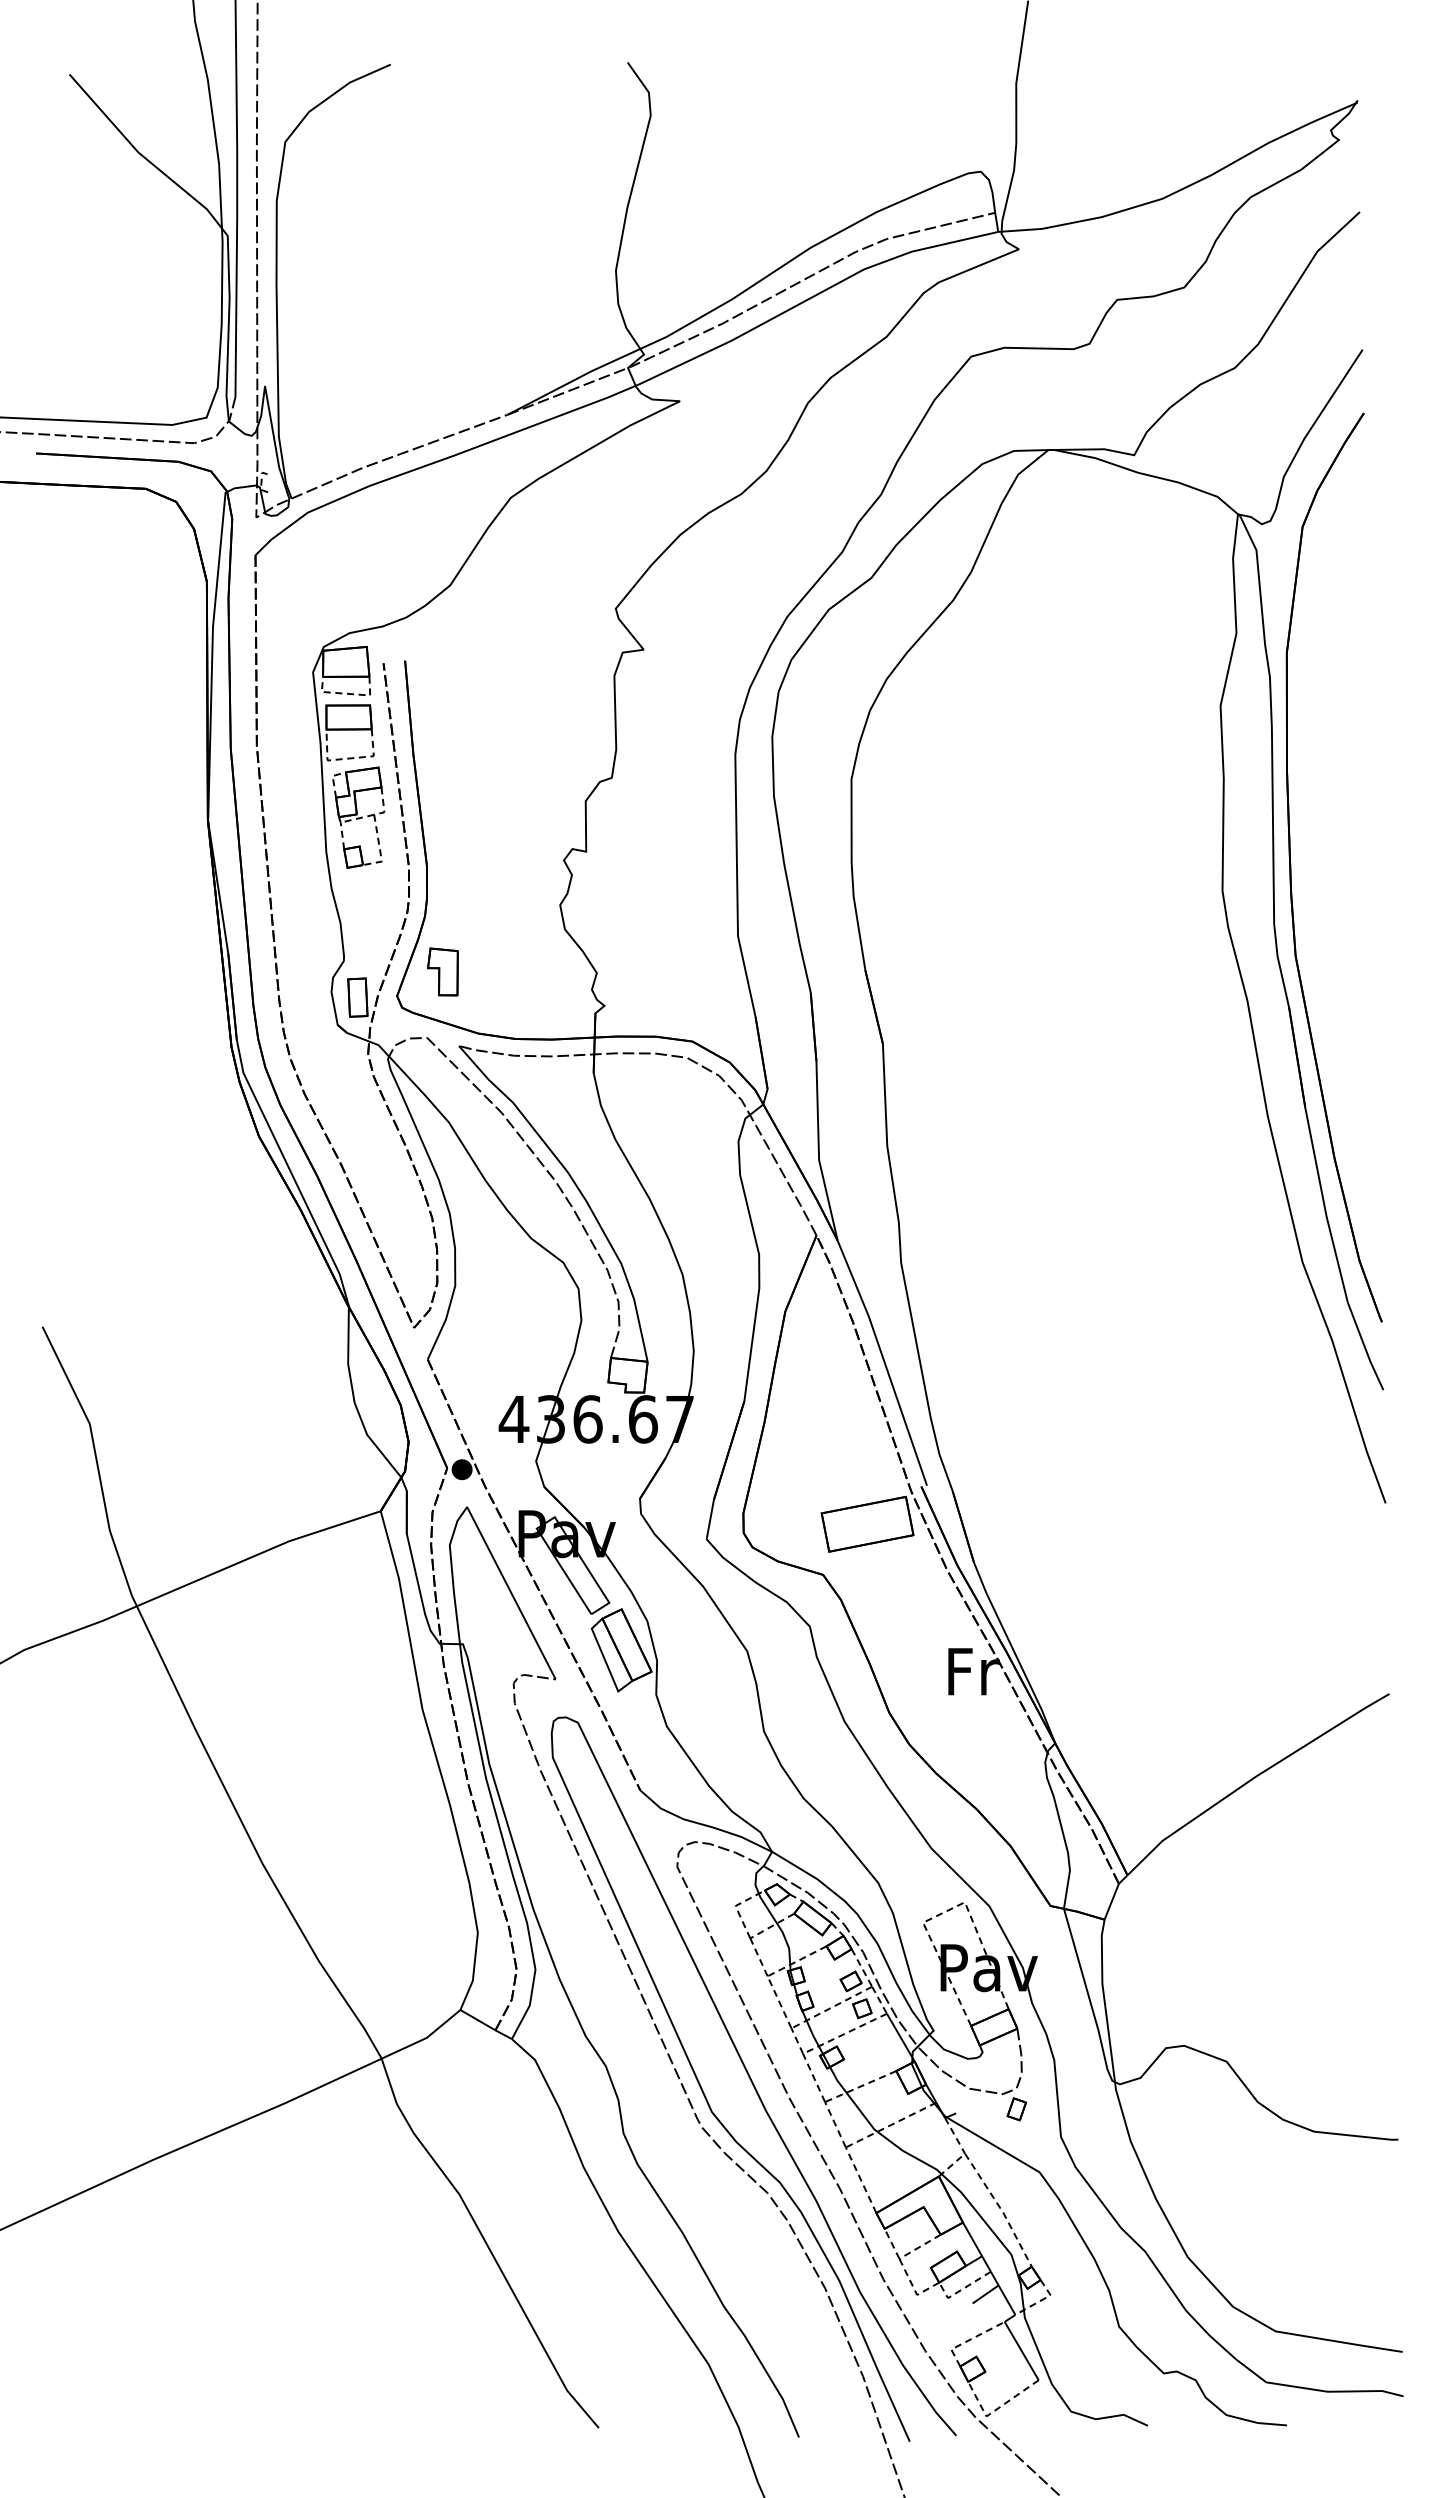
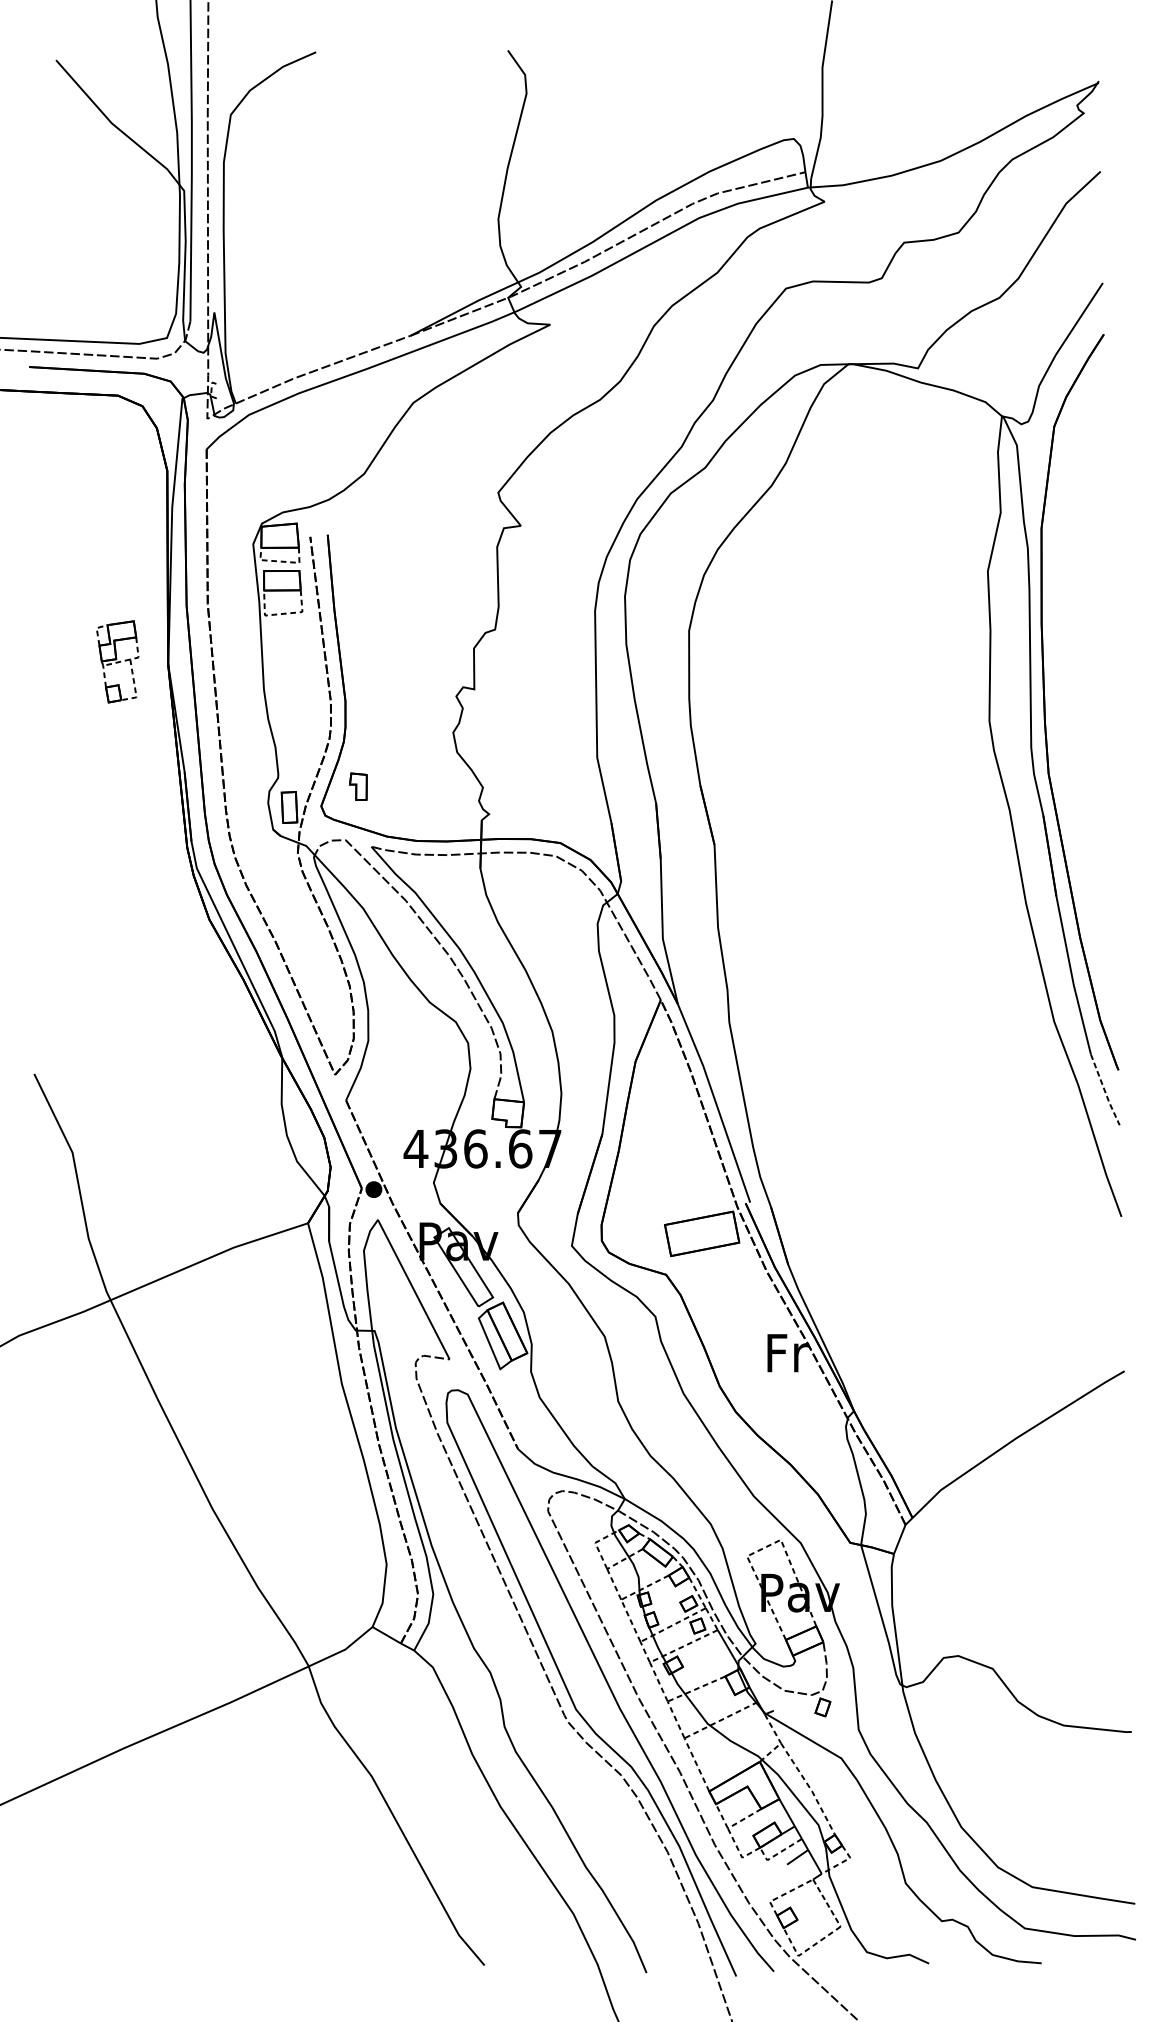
part: (358, 817) -> (117, 661), moved
part: (442, 971) -> (358, 786), size x0.7
line: (1364, 1347) -> (1104, 1090), solid -> dashed
line: (1021, 2351) -> (826, 1903), solid -> dashed

